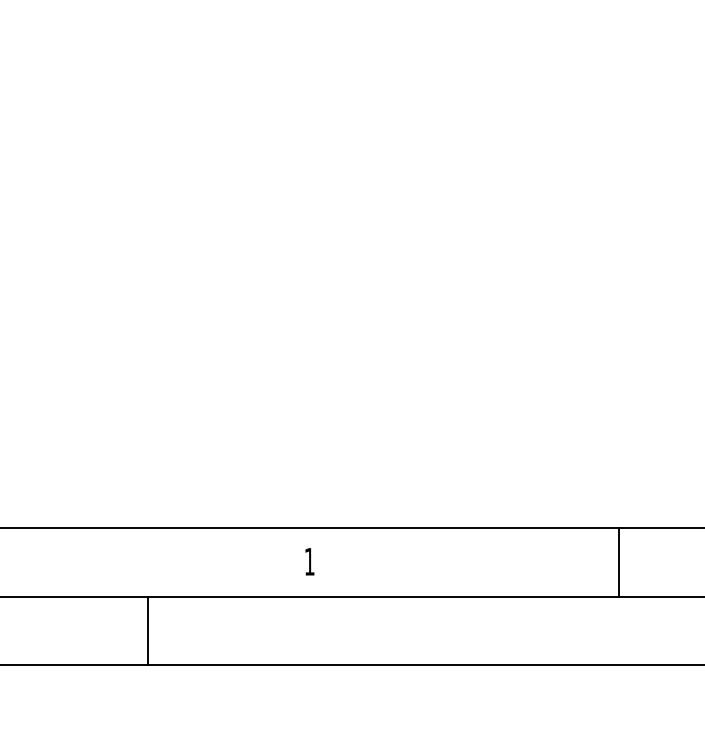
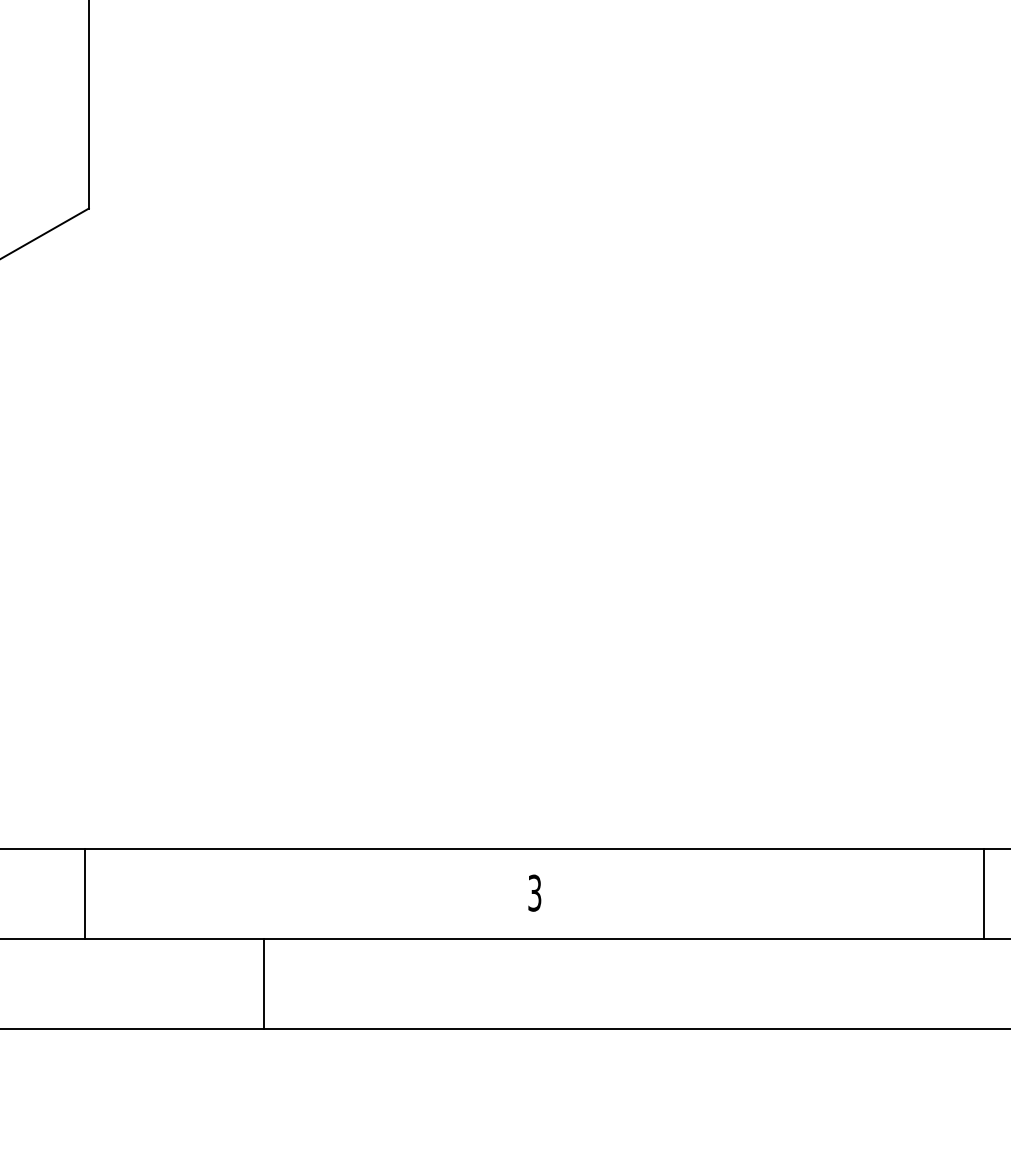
text: (309, 561) -> (534, 892), 1 -> 3
line: (619, 562) -> (983, 894), moved
line: (148, 631) -> (264, 984), moved

